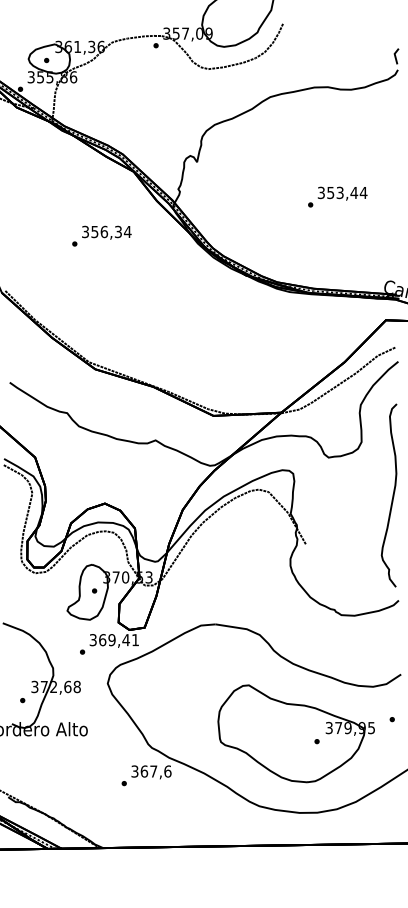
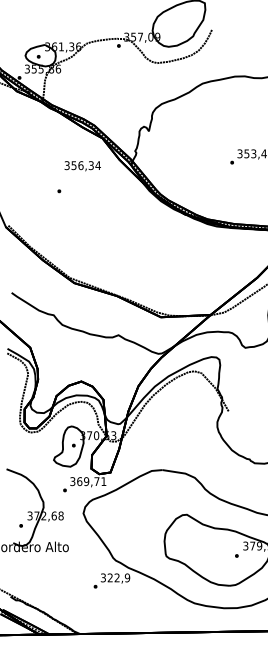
text: (106, 232) -> (82, 166), moved
text: (125, 640) -> (96, 481), 369,41 -> 369,71
text: (155, 771) -> (118, 577), 367,6 -> 322,9

